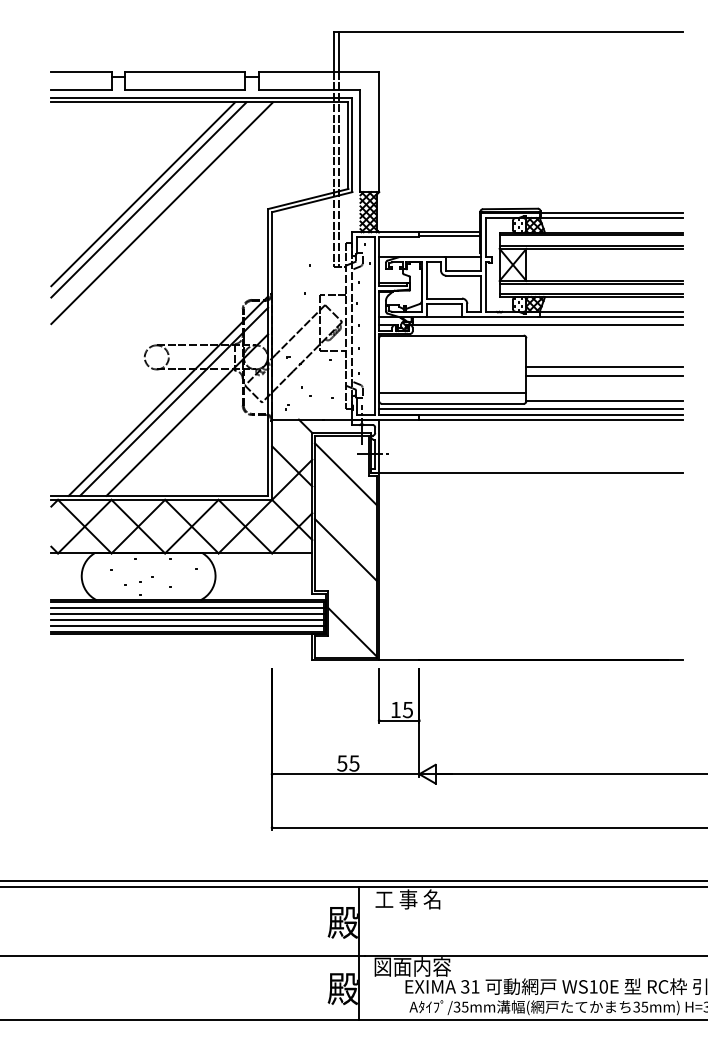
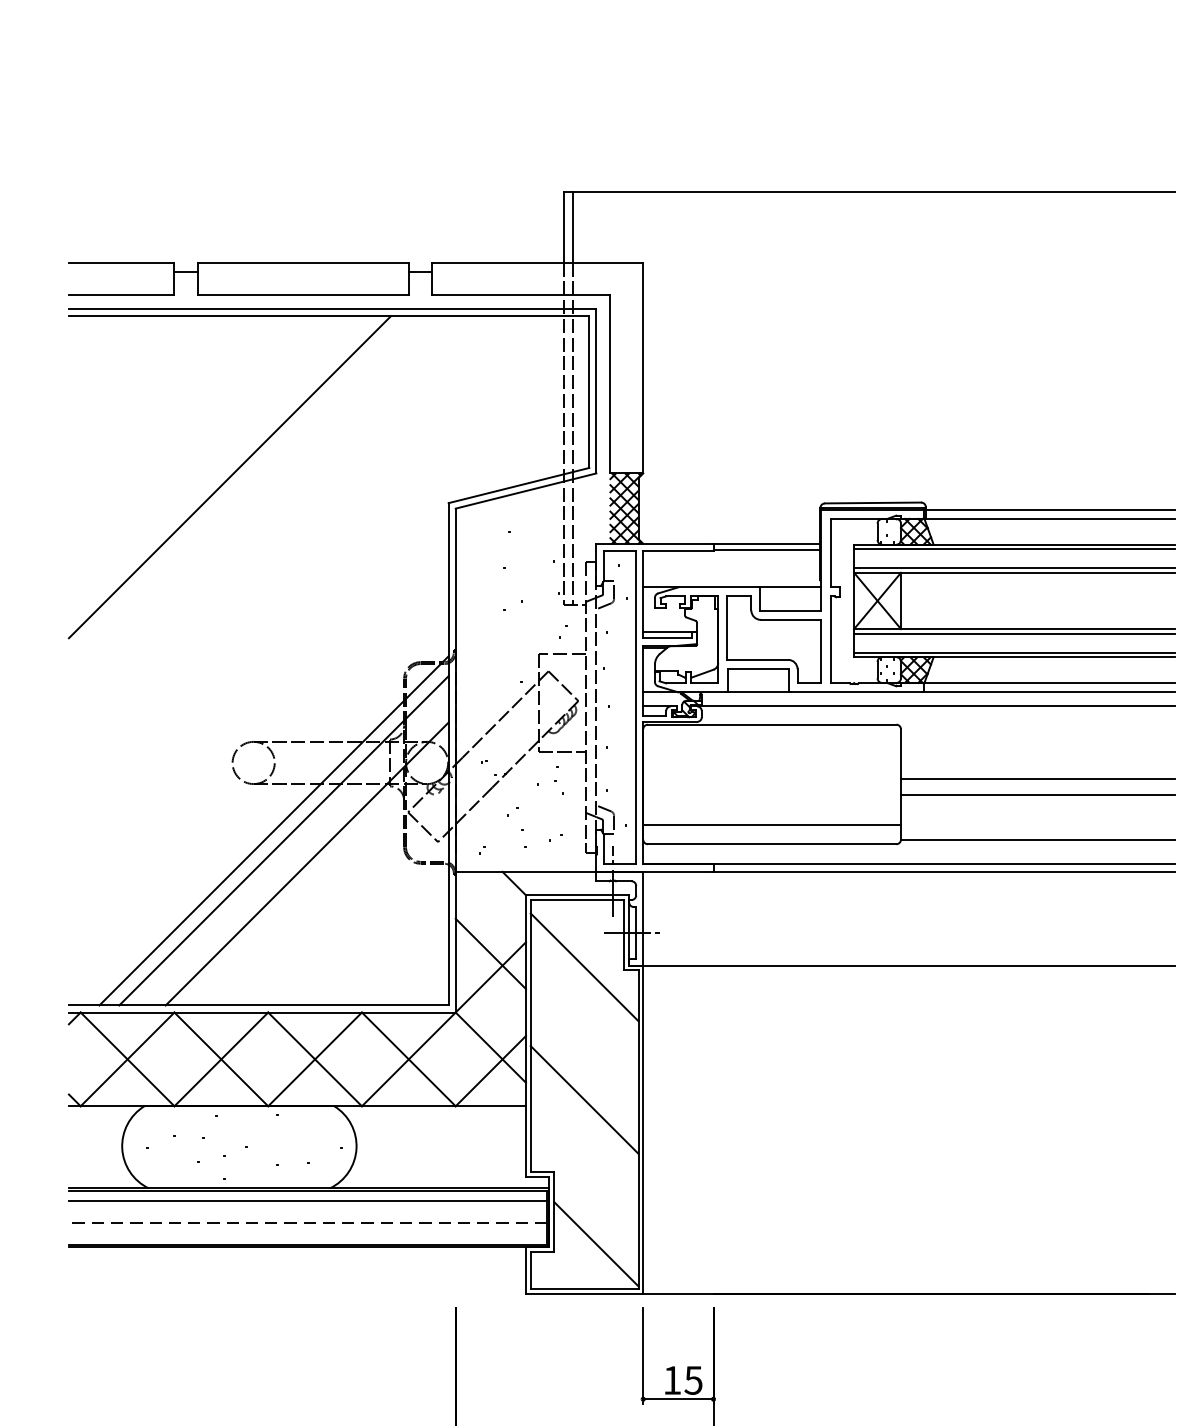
line: (148, 199) -> (239, 486), removed
line: (161, 213) -> (261, 510), removed
line: (530, 409) -> (908, 854), removed
line: (187, 613) -> (307, 1211), removed
line: (187, 620) -> (307, 1223), solid -> dashed
line: (187, 626) -> (307, 1234), removed

